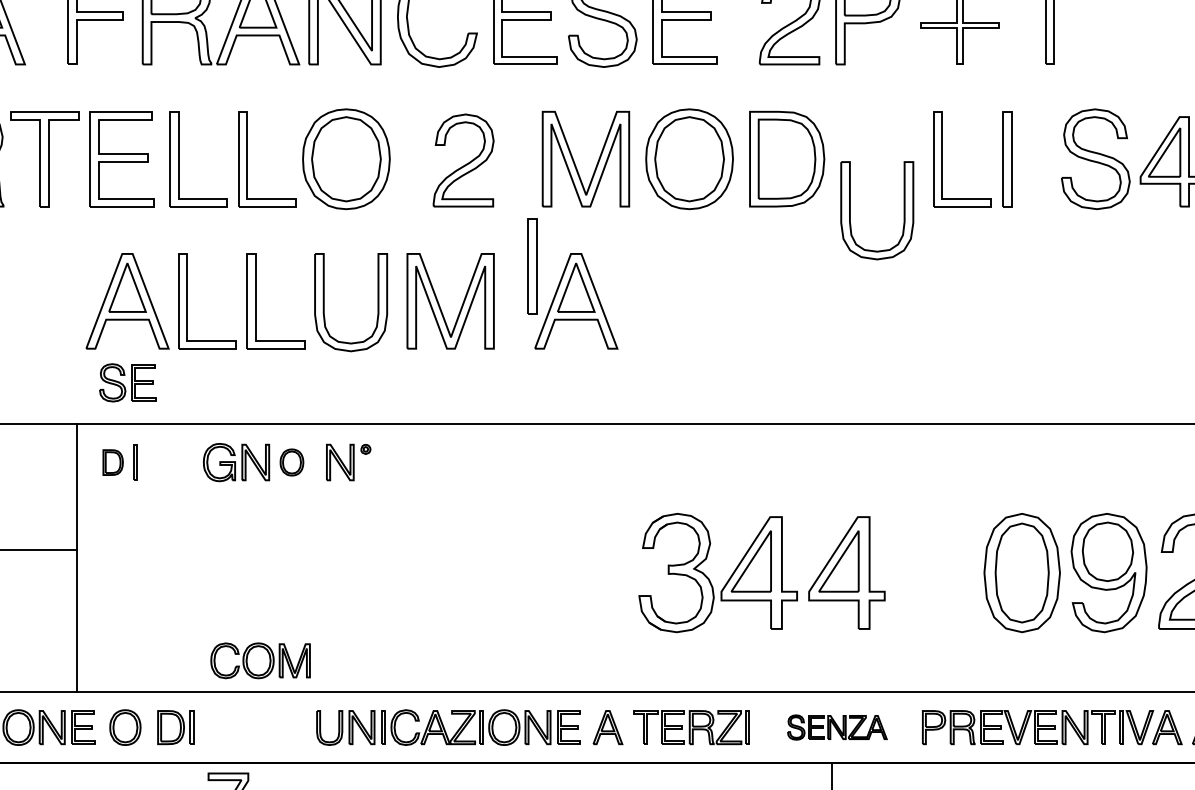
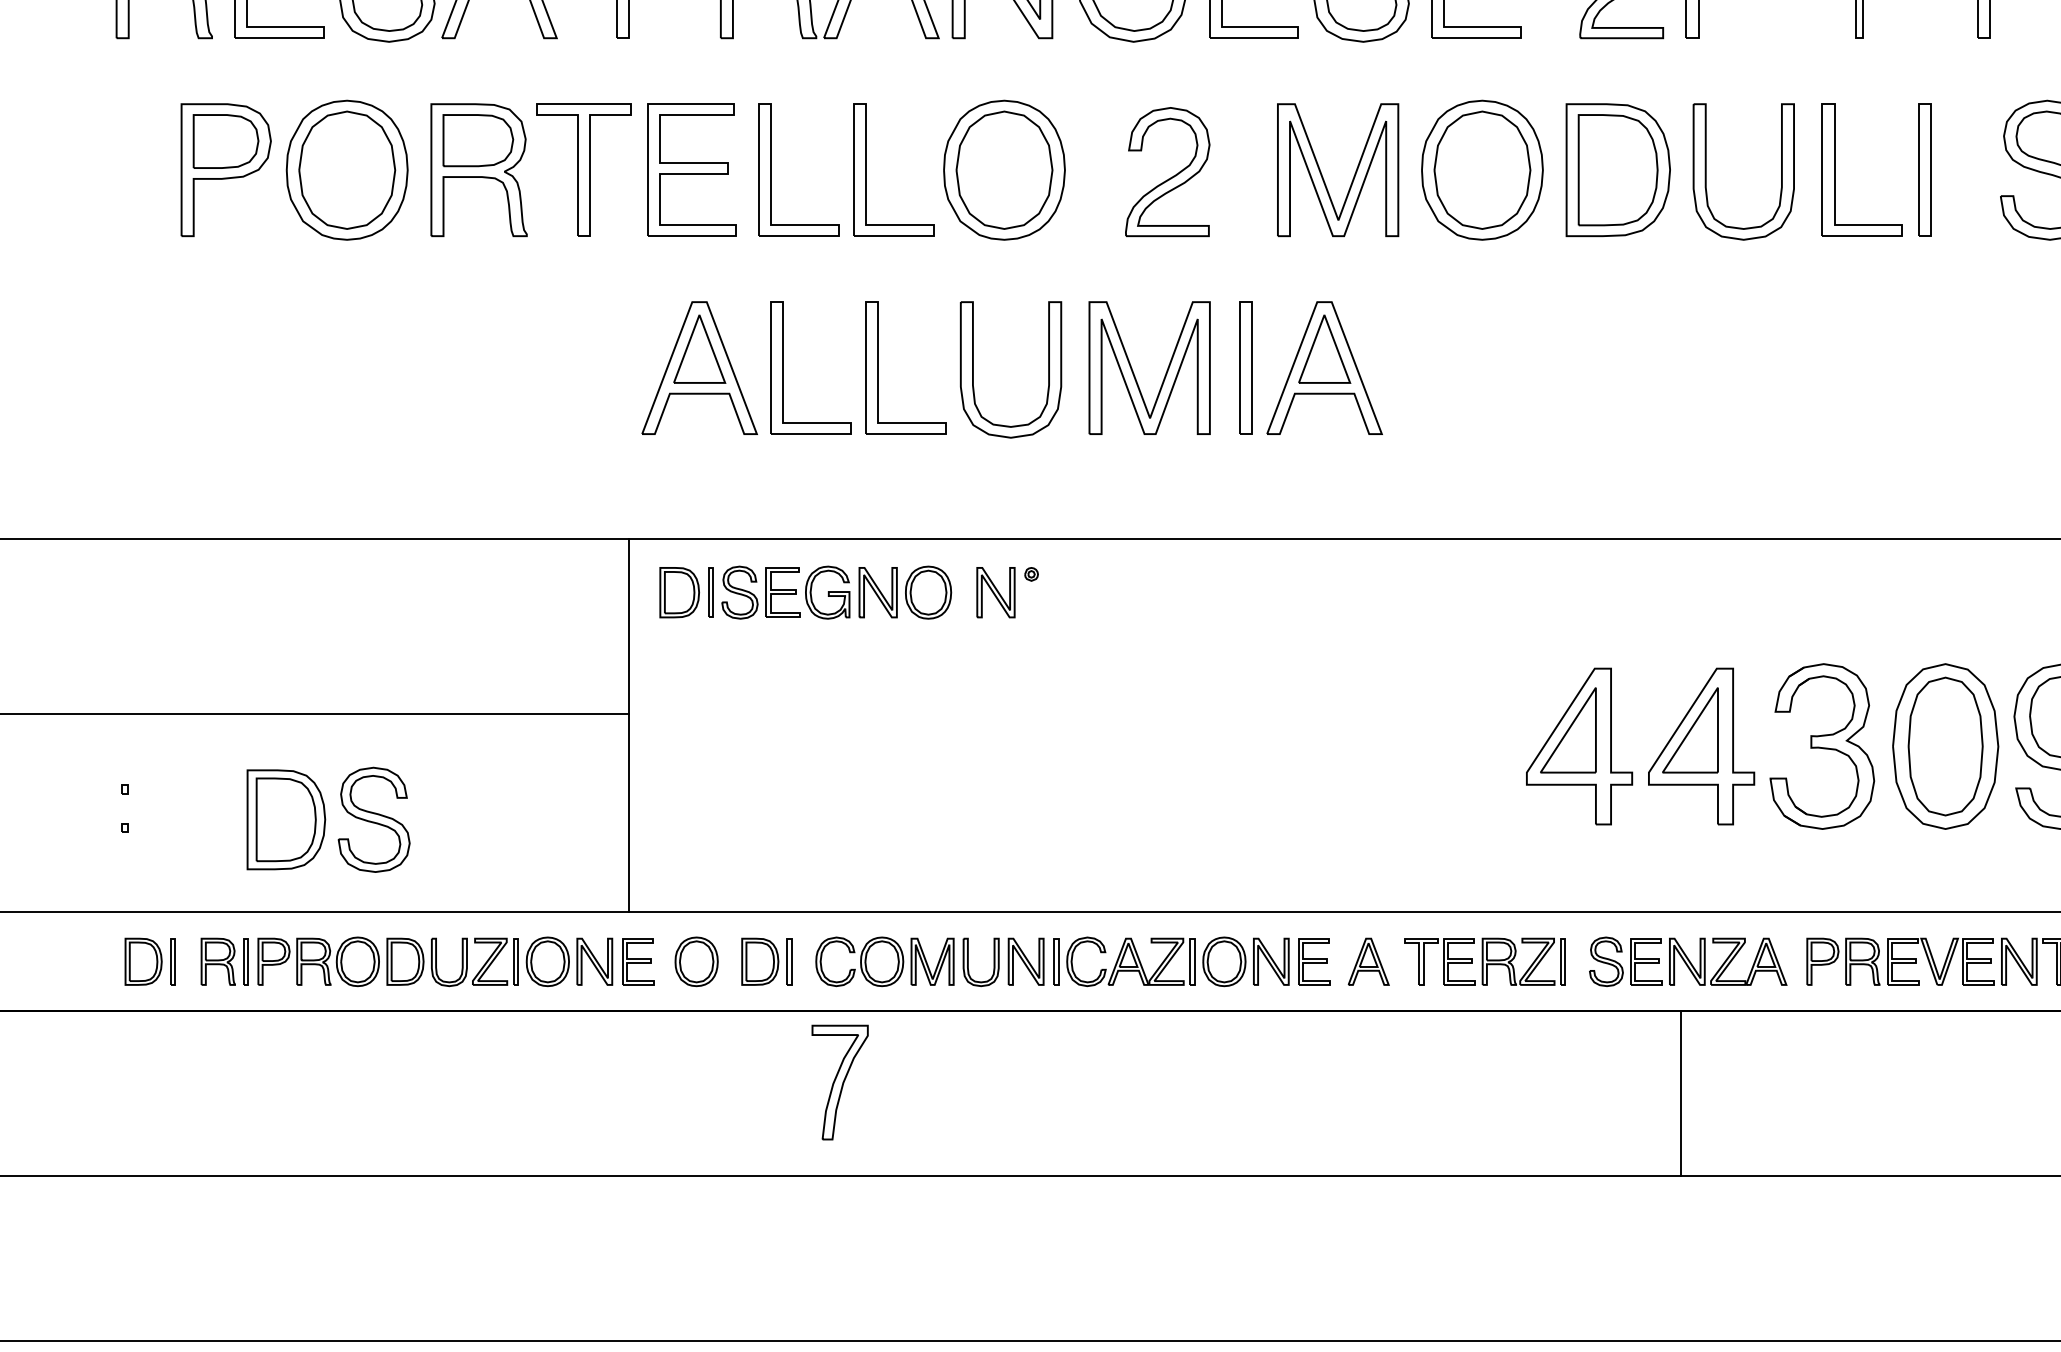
part: (850, 210) -> (1706, 171), moved
part: (531, 265) -> (1245, 367), moved
part: (127, 382) -> (760, 592), moved
part: (113, 462) -> (679, 592), size x1.43
part: (291, 462) -> (928, 592), size x1.43
part: (676, 572) -> (1822, 746), moved
part: (260, 660) -> (884, 961), moved
part: (837, 727) -> (1688, 961), size x1.43

